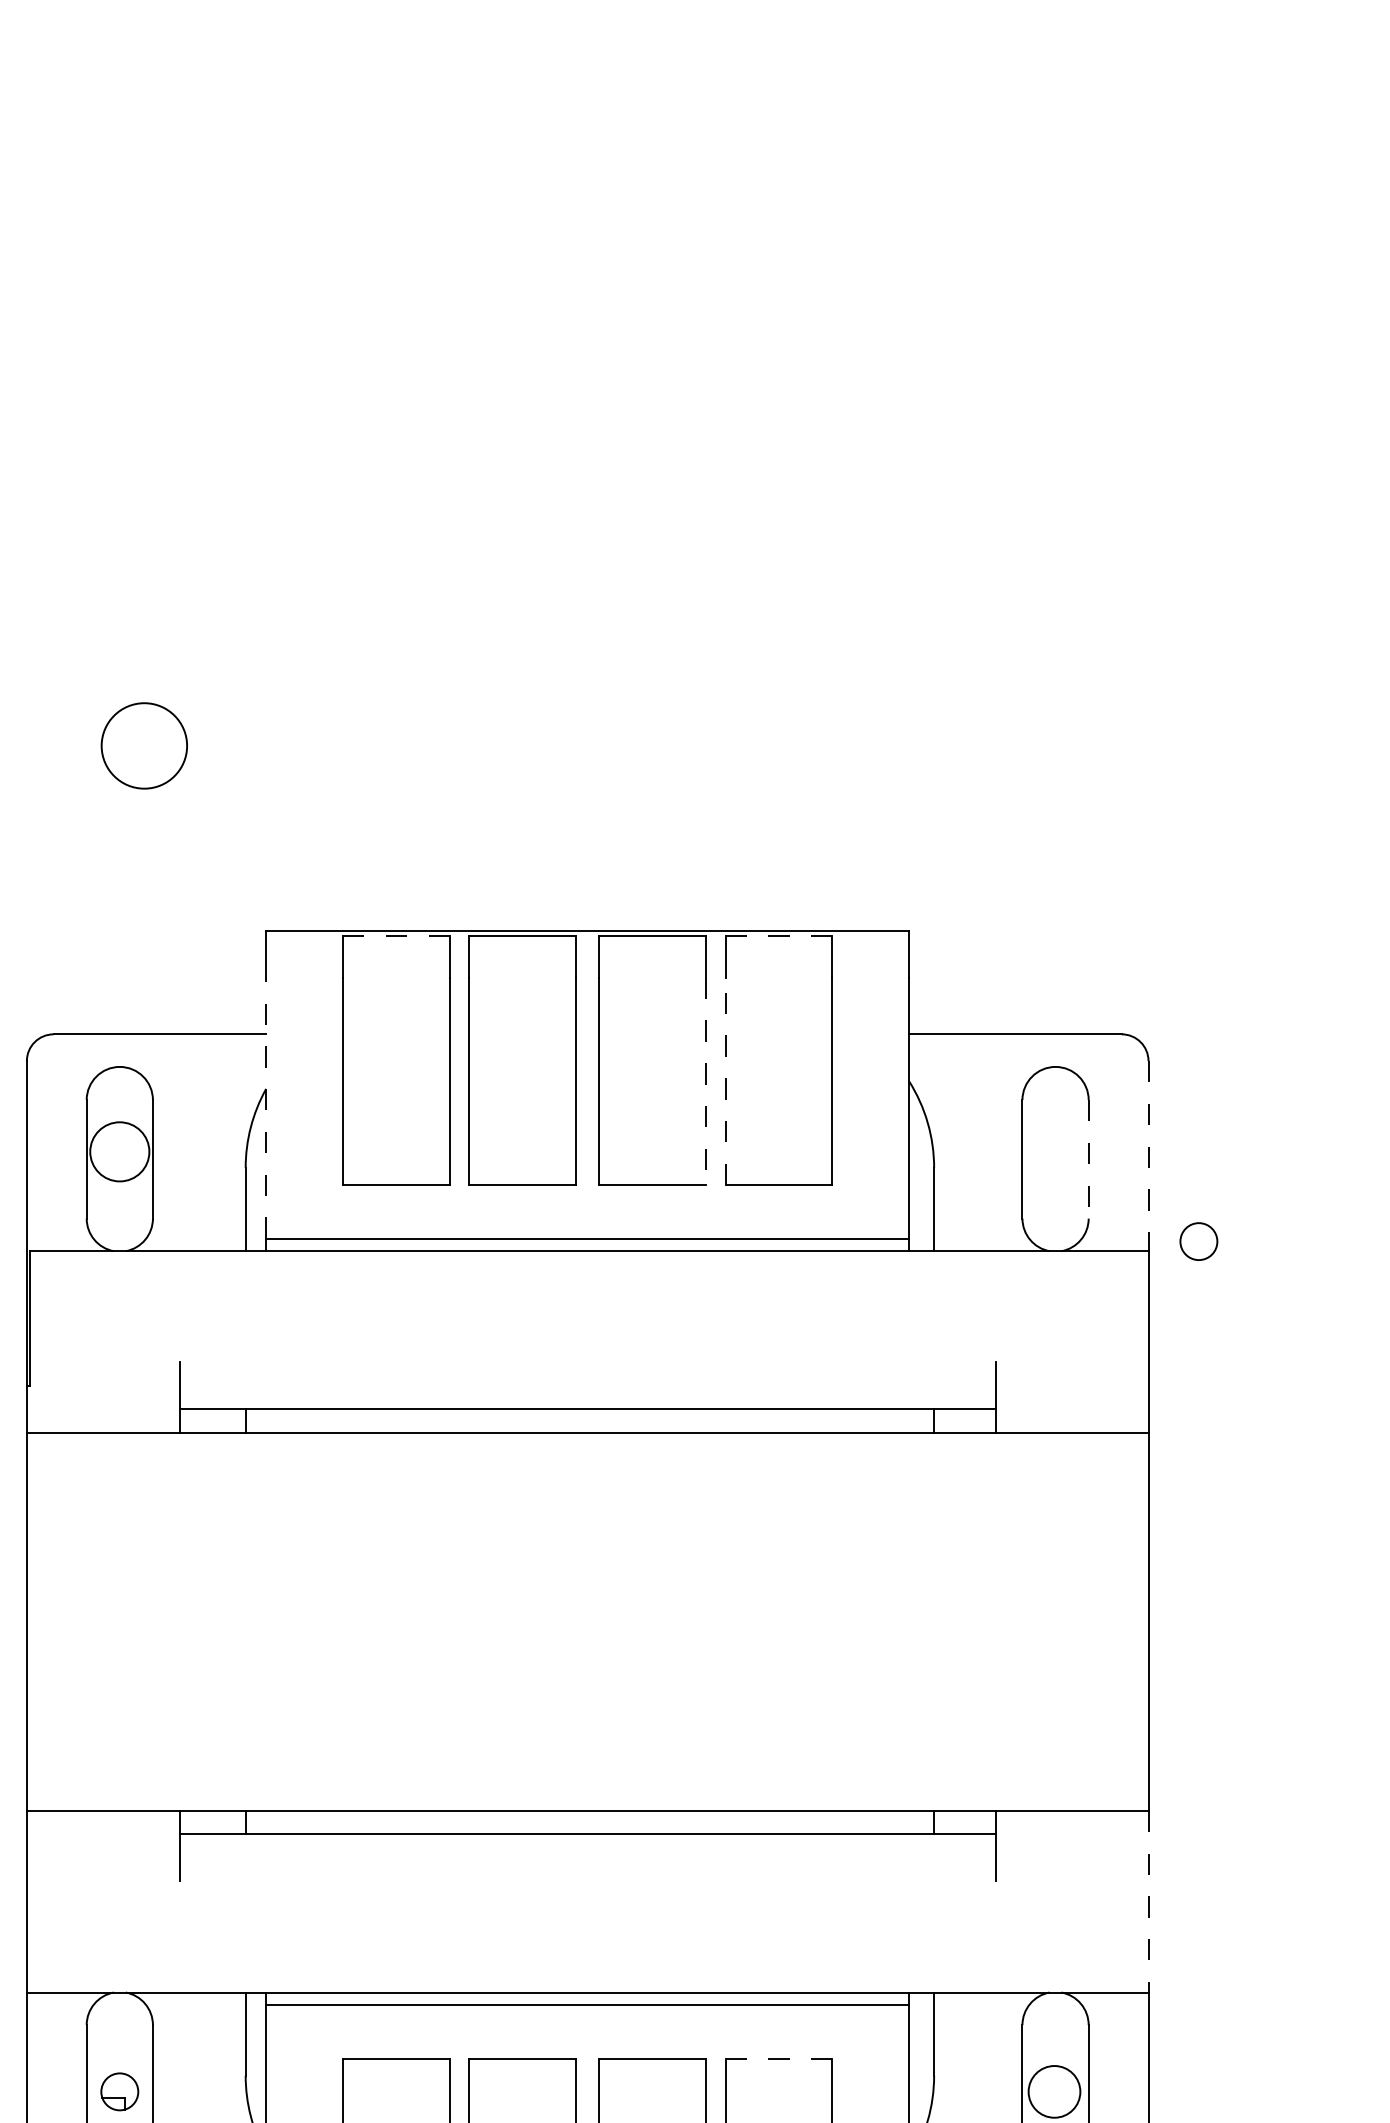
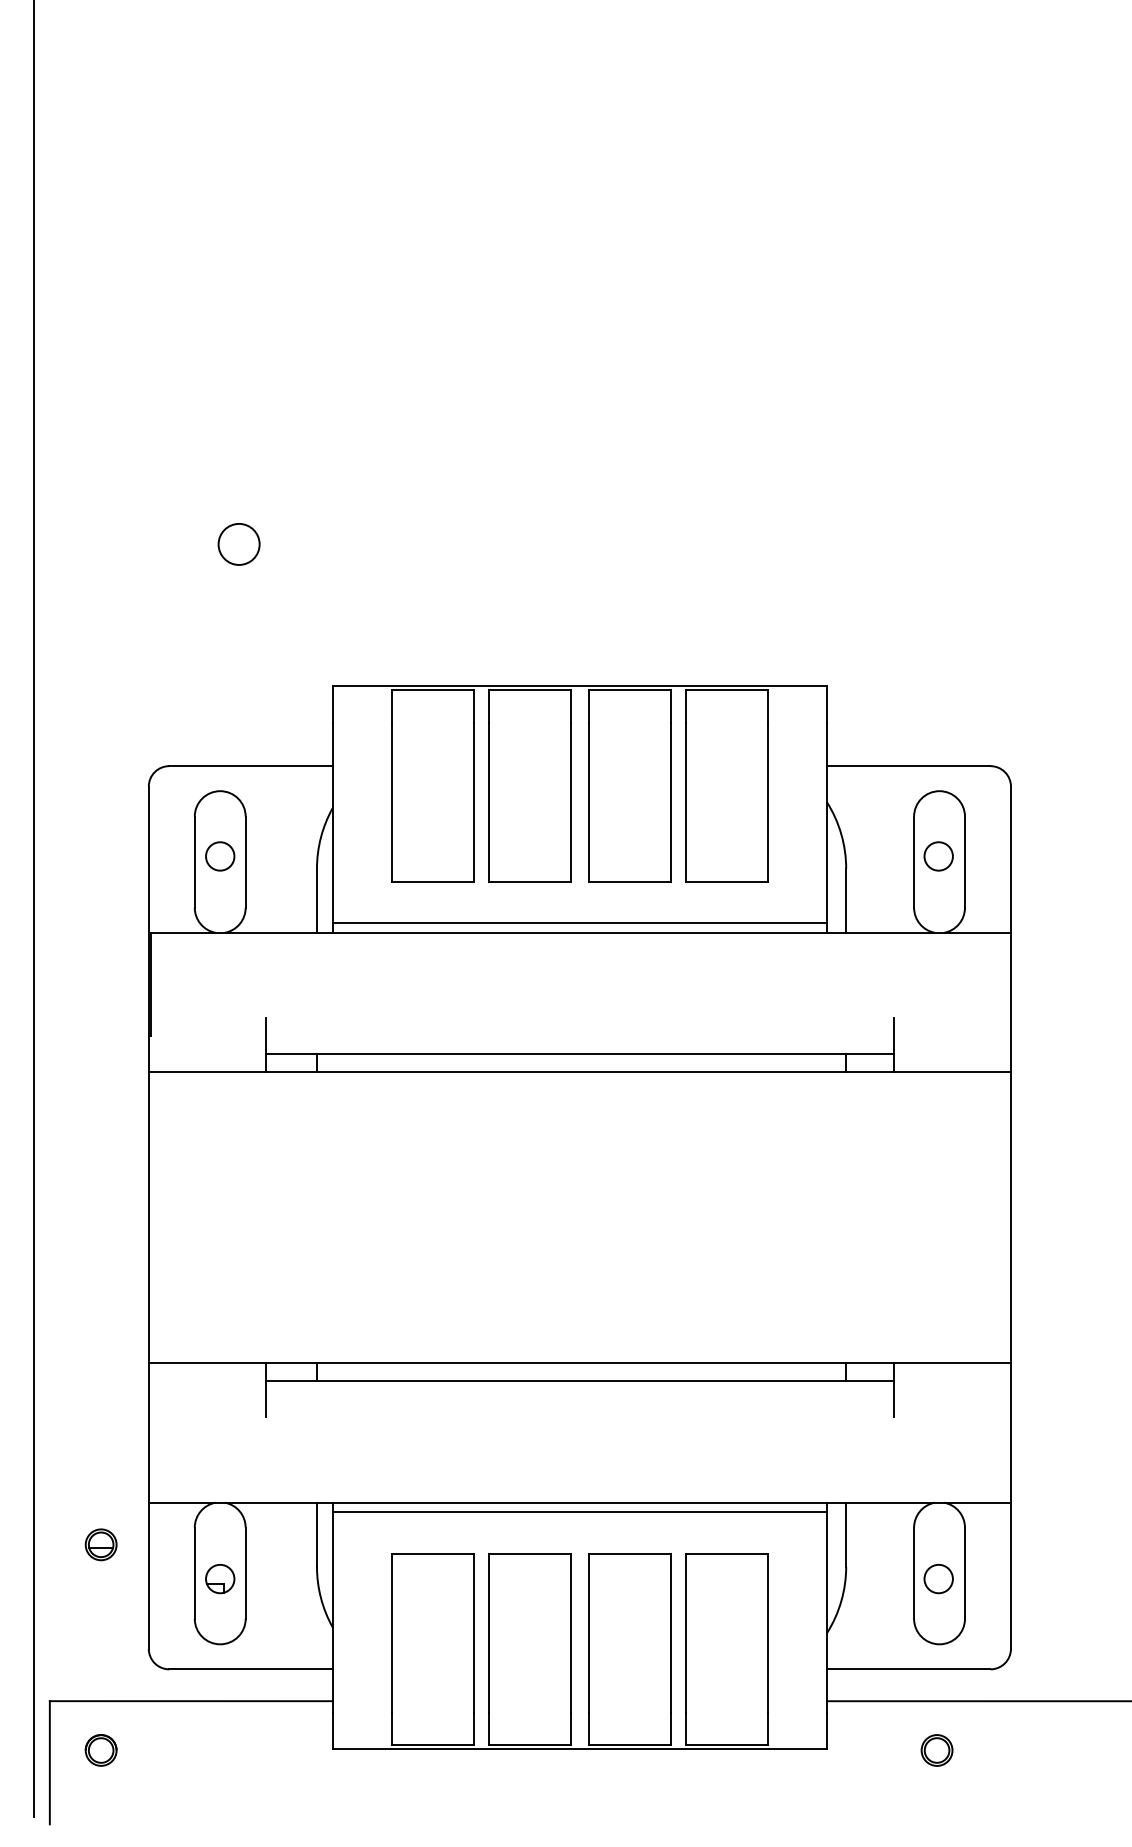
circle: (143, 744) -> (238, 543), size x0.62
line: (397, 935) -> (433, 690), dashed -> solid
line: (779, 935) -> (727, 690), dashed -> solid
line: (706, 1081) -> (671, 802), dashed -> solid
line: (725, 1081) -> (685, 802), dashed -> solid
line: (265, 1107) -> (332, 822), dashed -> solid
circle: (120, 1151) -> (220, 856), size x0.62
line: (1147, 1157) -> (1010, 860), dashed -> solid
line: (1088, 1159) -> (964, 862), dashed -> solid
circle: (1198, 1241) -> (938, 856), moved
line: (1147, 1901) -> (1010, 1432), dashed -> solid
line: (779, 2058) -> (727, 1553), dashed -> solid
circle: (1054, 2091) -> (938, 1578), size x0.71

